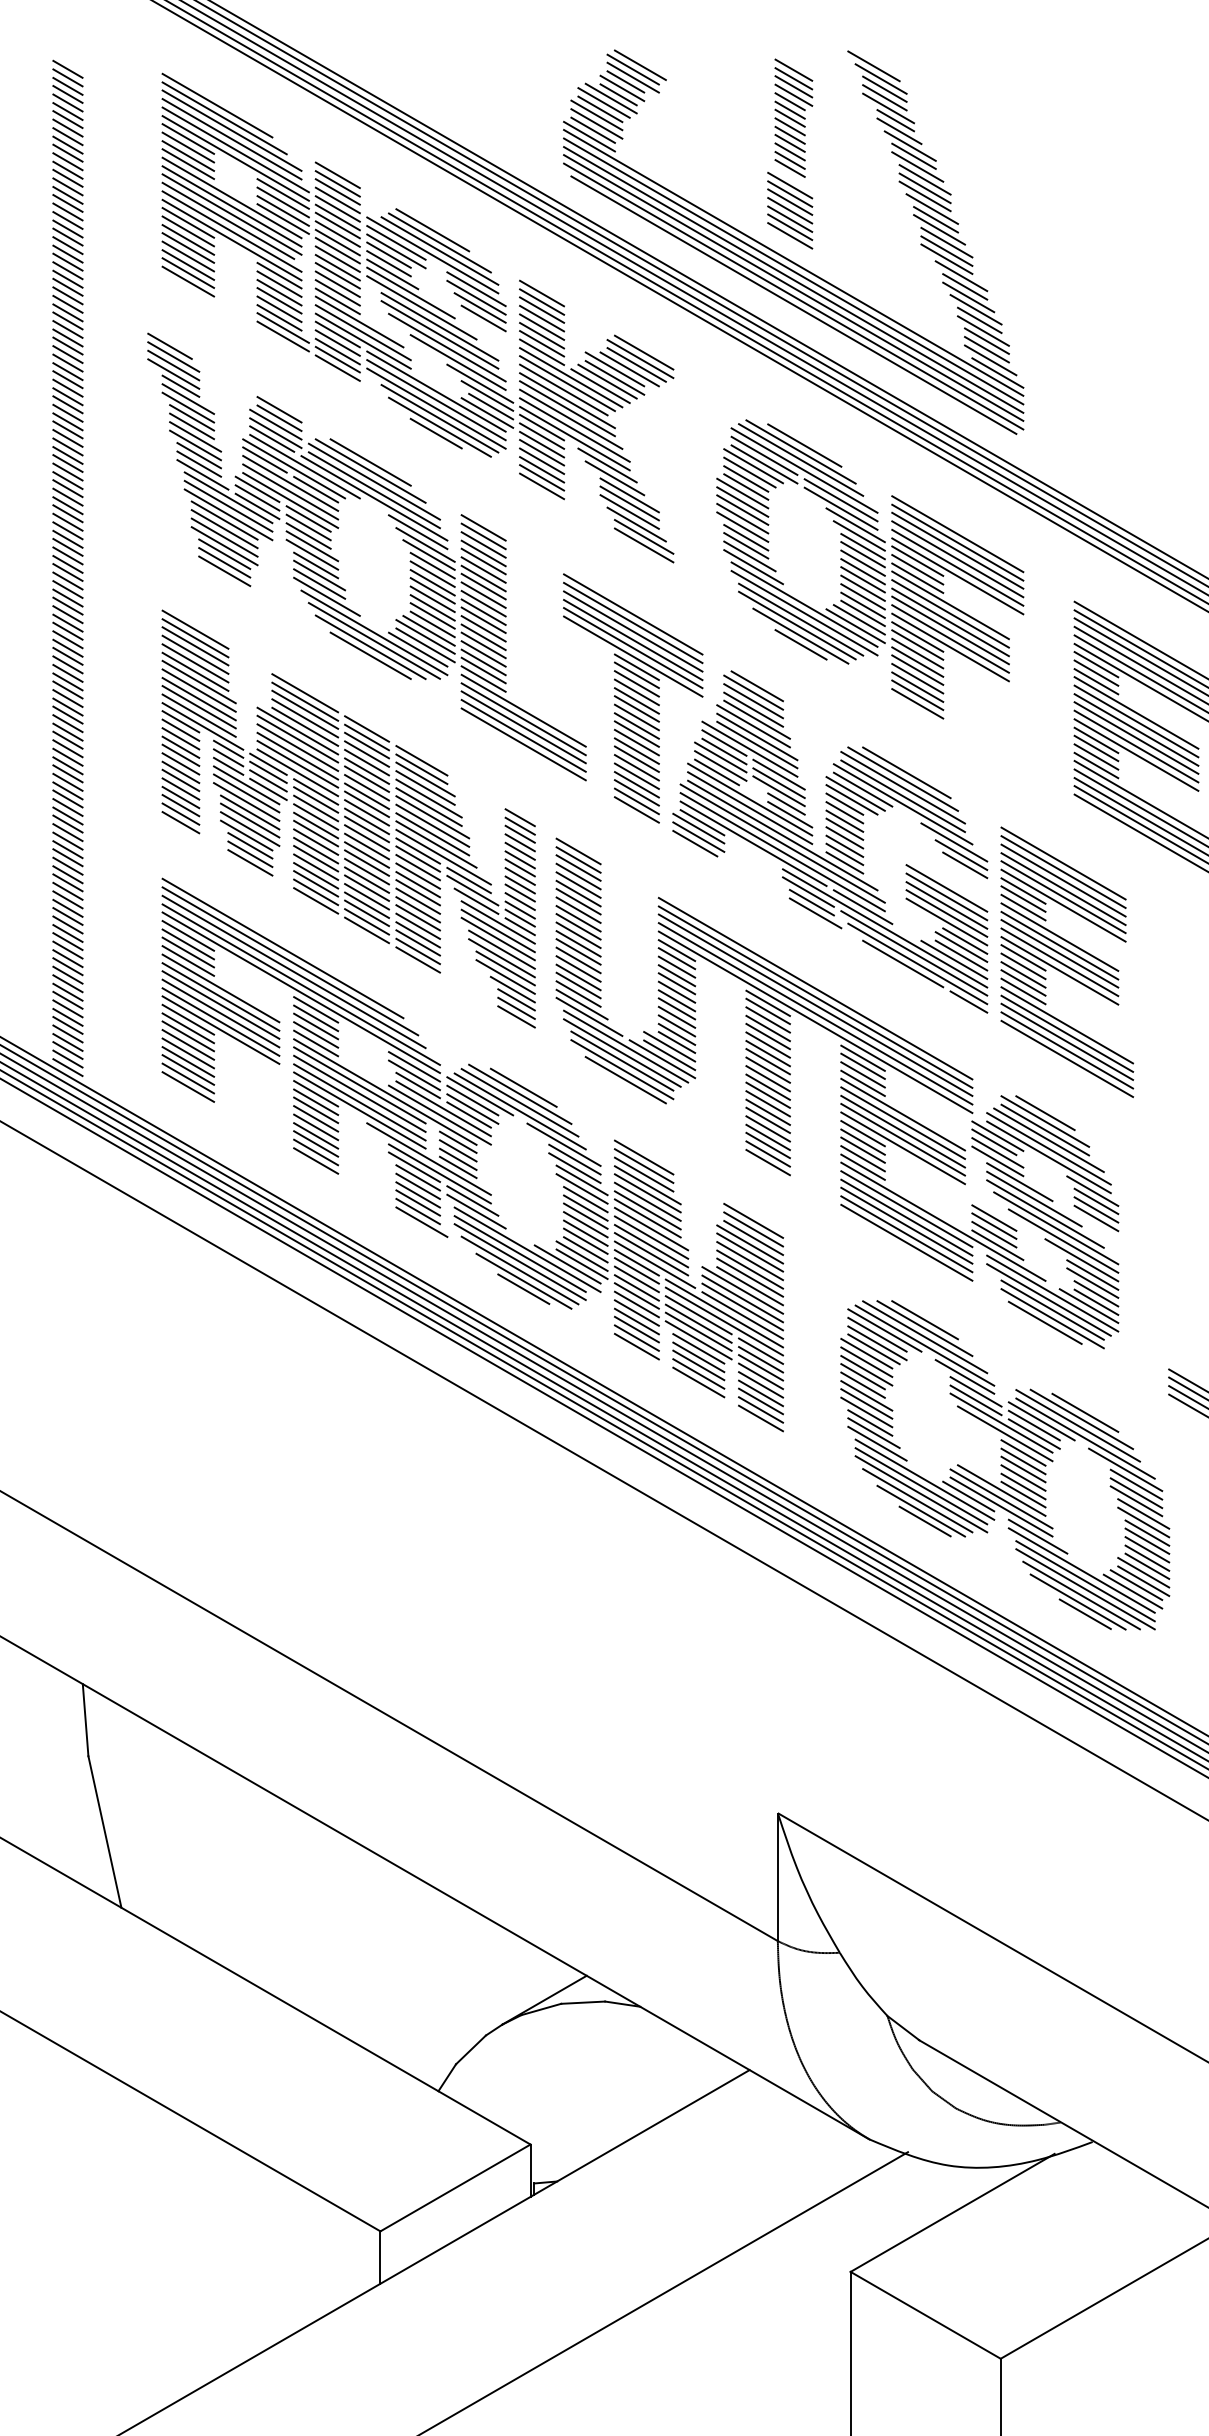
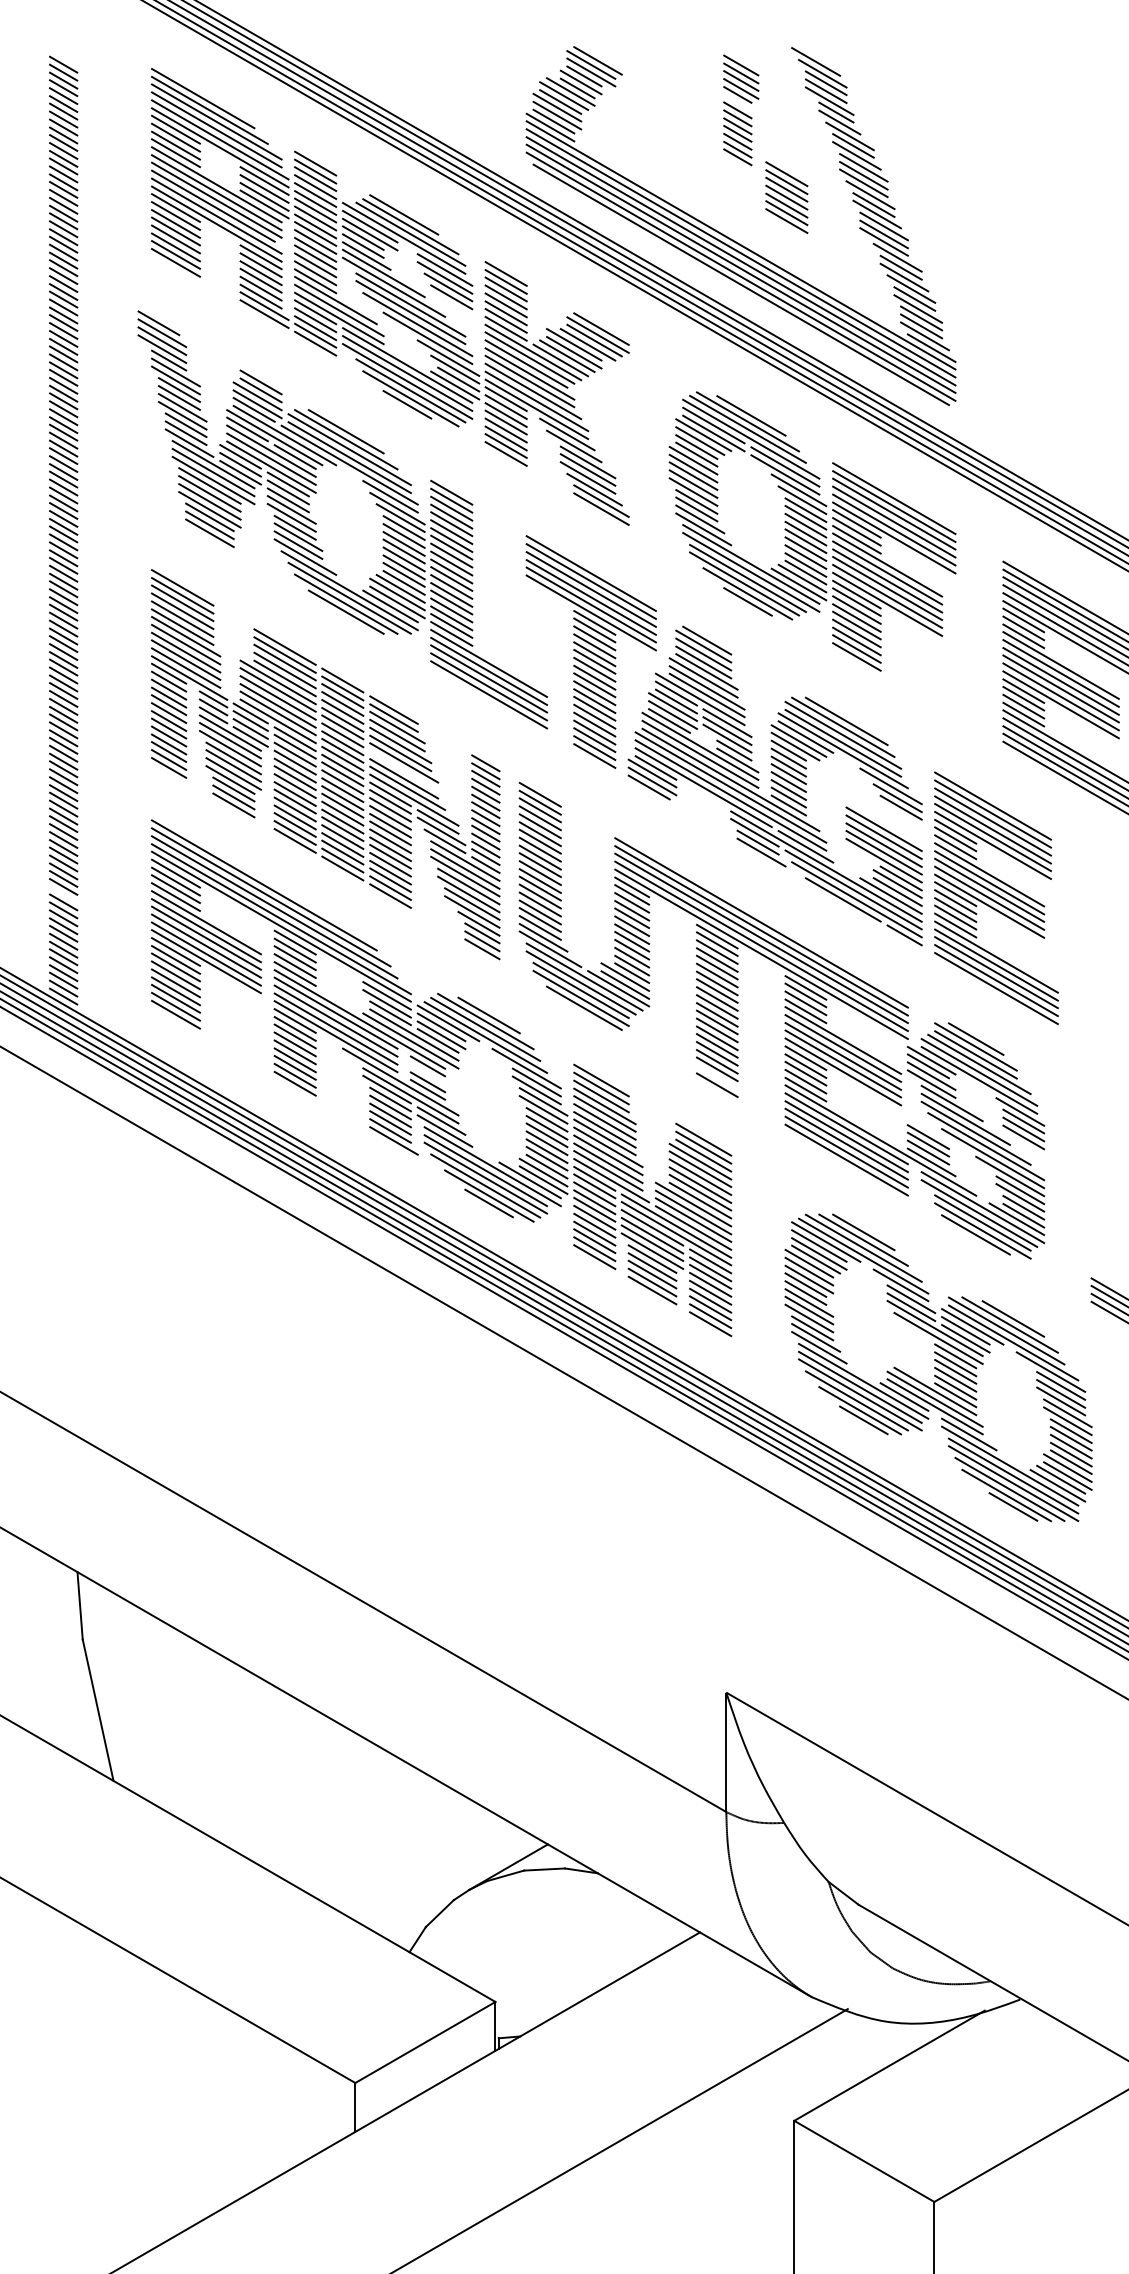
line: (789, 109) -> (737, 102), removed
part: (789, 210) -> (786, 197), moved
line: (433, 825) -> (404, 770), removed
line: (67, 958) -> (63, 894), removed
line: (457, 1151) -> (427, 1074), removed
line: (768, 1154) -> (717, 1077), removed

